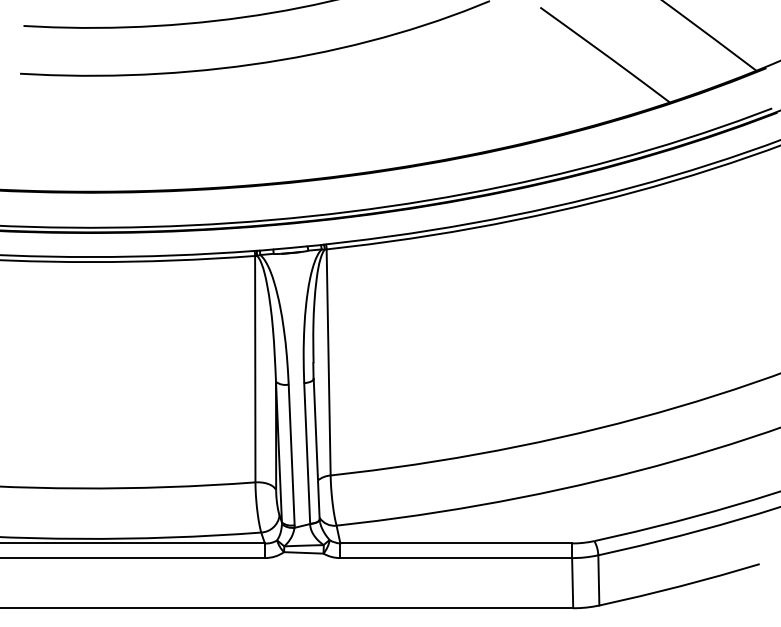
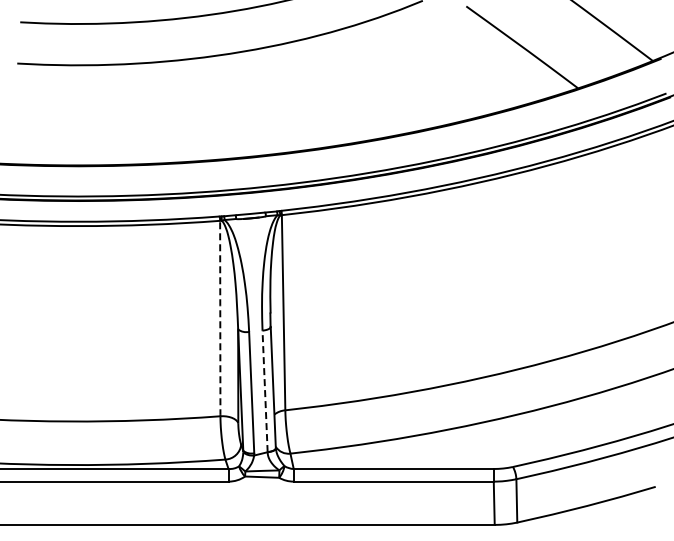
line: (255, 369) -> (220, 318), solid -> dashed
line: (307, 453) -> (265, 391), solid -> dashed

